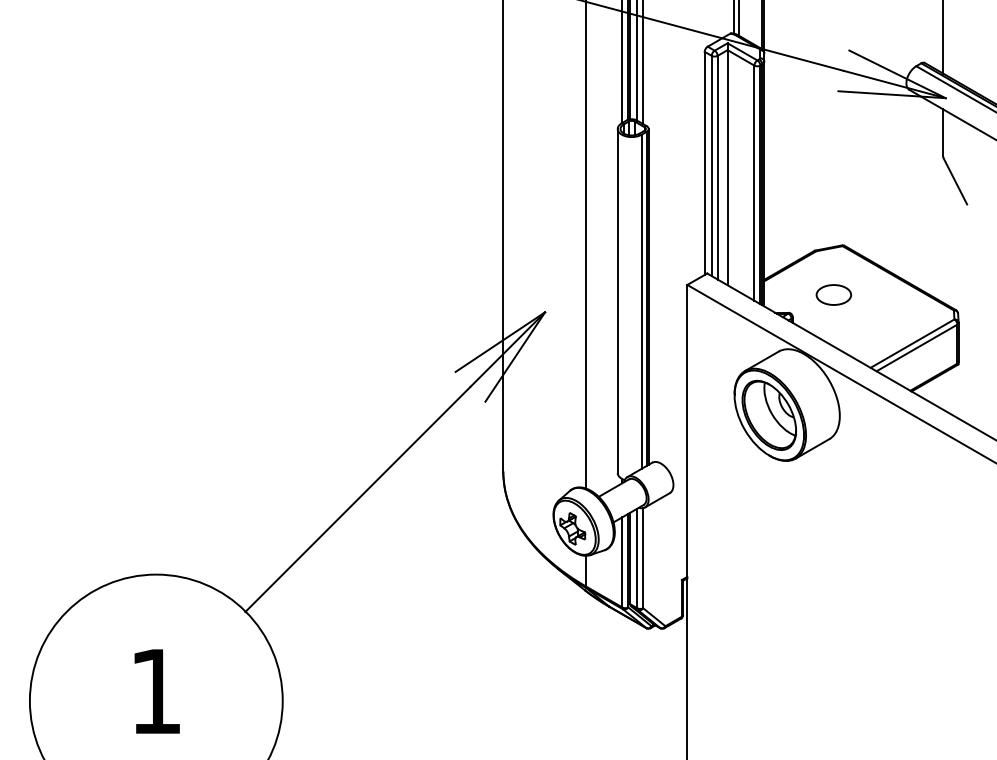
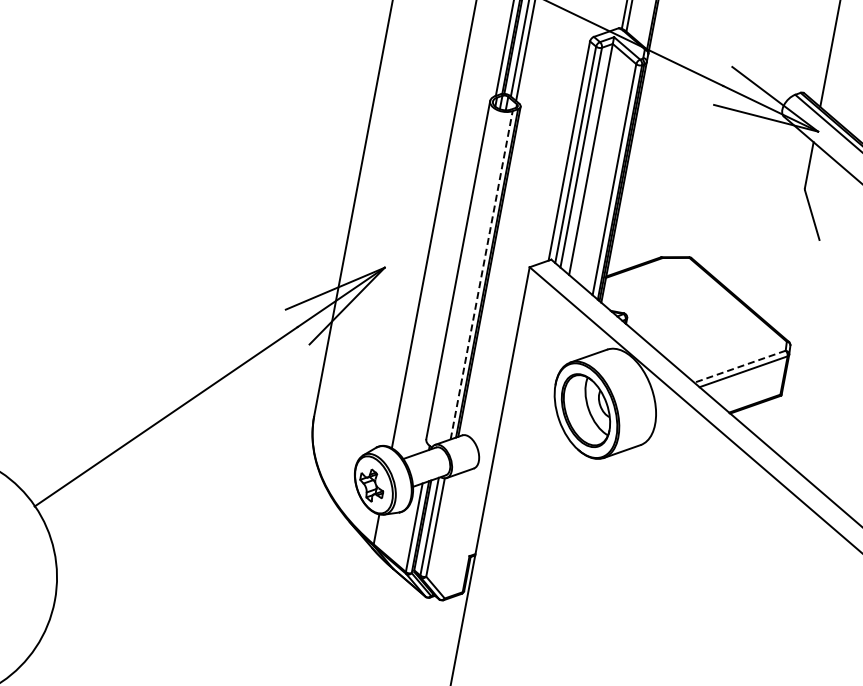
part: (833, 294) -> (671, 303), removed
line: (641, 301) -> (481, 274), solid -> dashed
line: (912, 343) -> (740, 366), solid -> dashed

